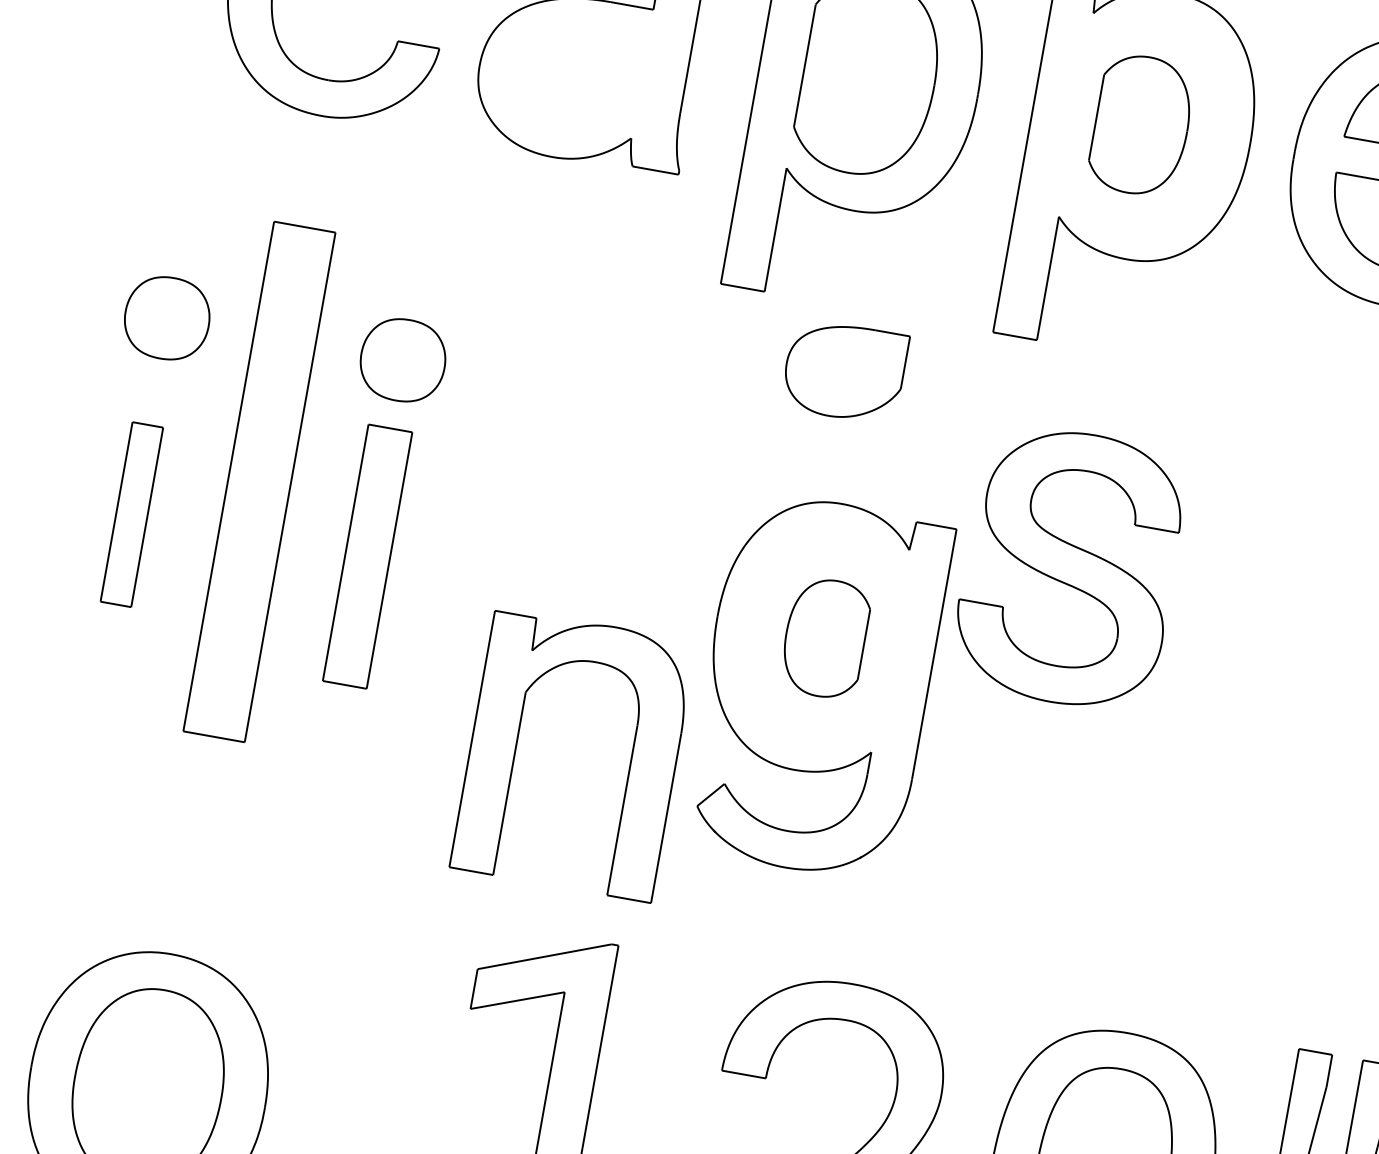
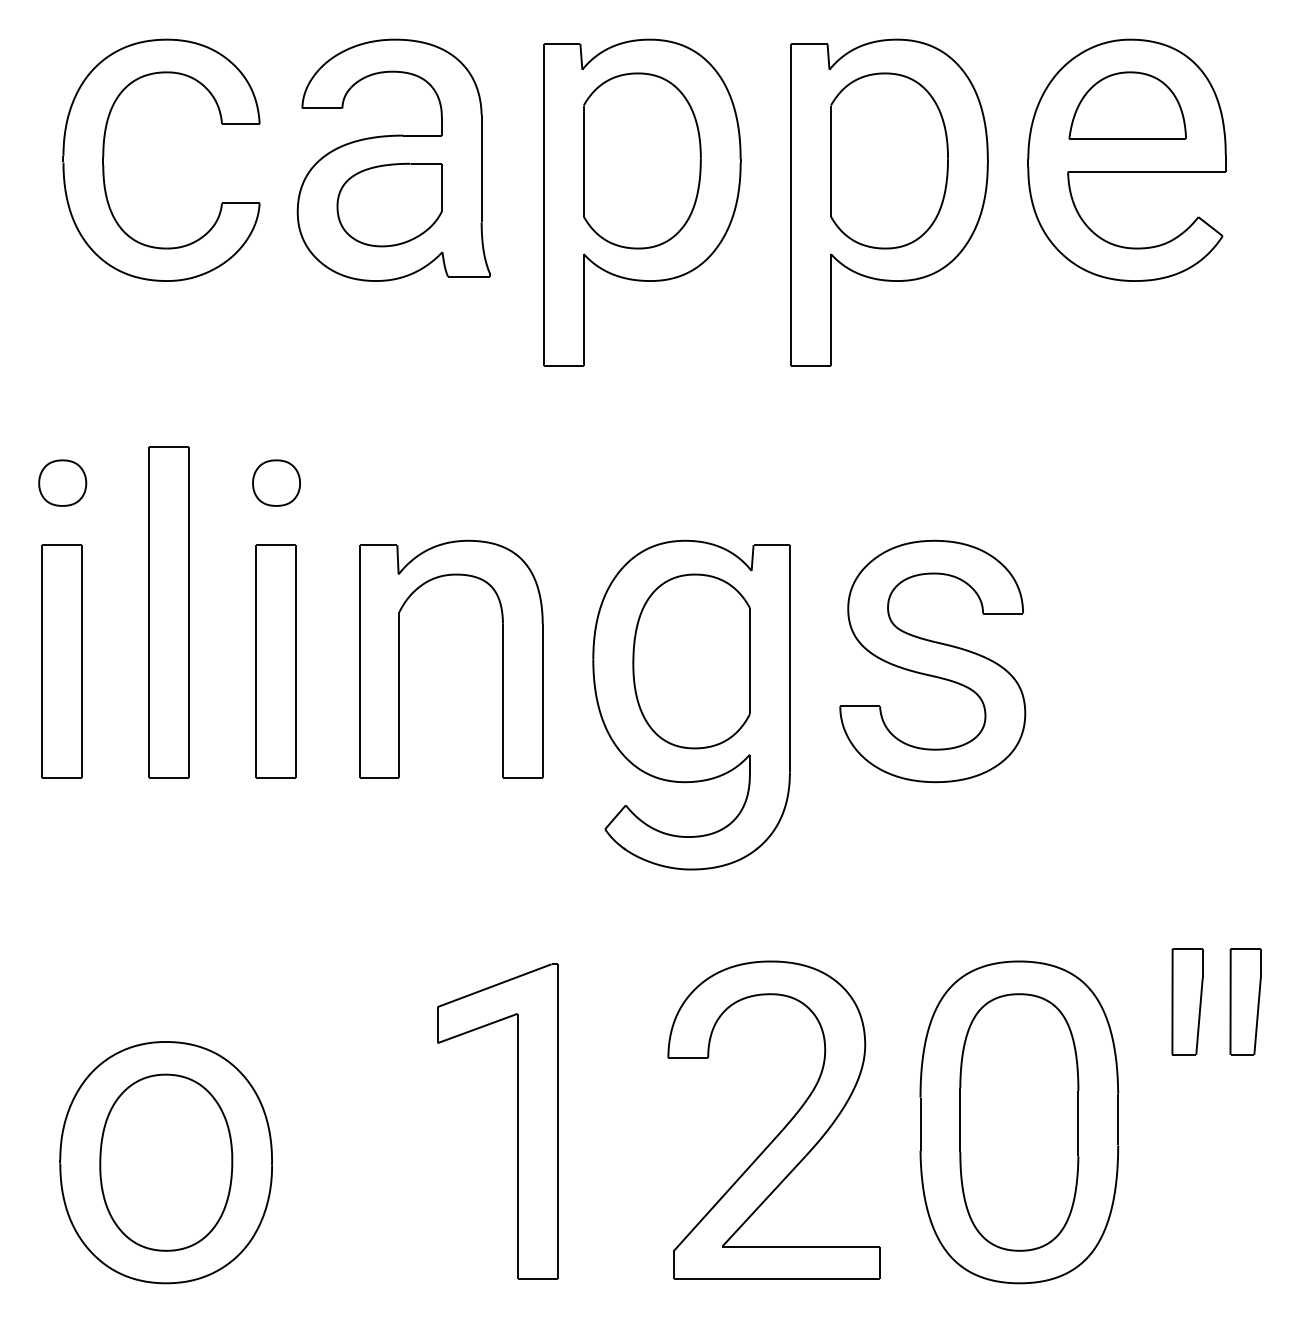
part: (1141, 125) -> (889, 160), size x1.43
part: (167, 317) -> (62, 482), size x0.62
part: (403, 359) -> (276, 482), size x0.62
part: (844, 371) -> (389, 204), moved
part: (258, 481) -> (168, 612), size x0.71
part: (131, 514) -> (61, 661), size x1.43
part: (1069, 568) -> (932, 661), moved
part: (825, 638) -> (691, 661), size x1.67
part: (630, 763) -> (502, 658), moved

